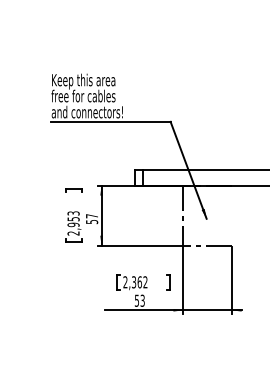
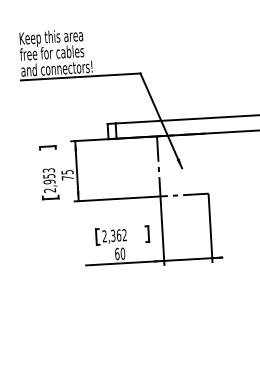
text: (92, 219) -> (68, 175), 57 -> 75
text: (139, 300) -> (119, 253), 53 -> 60

